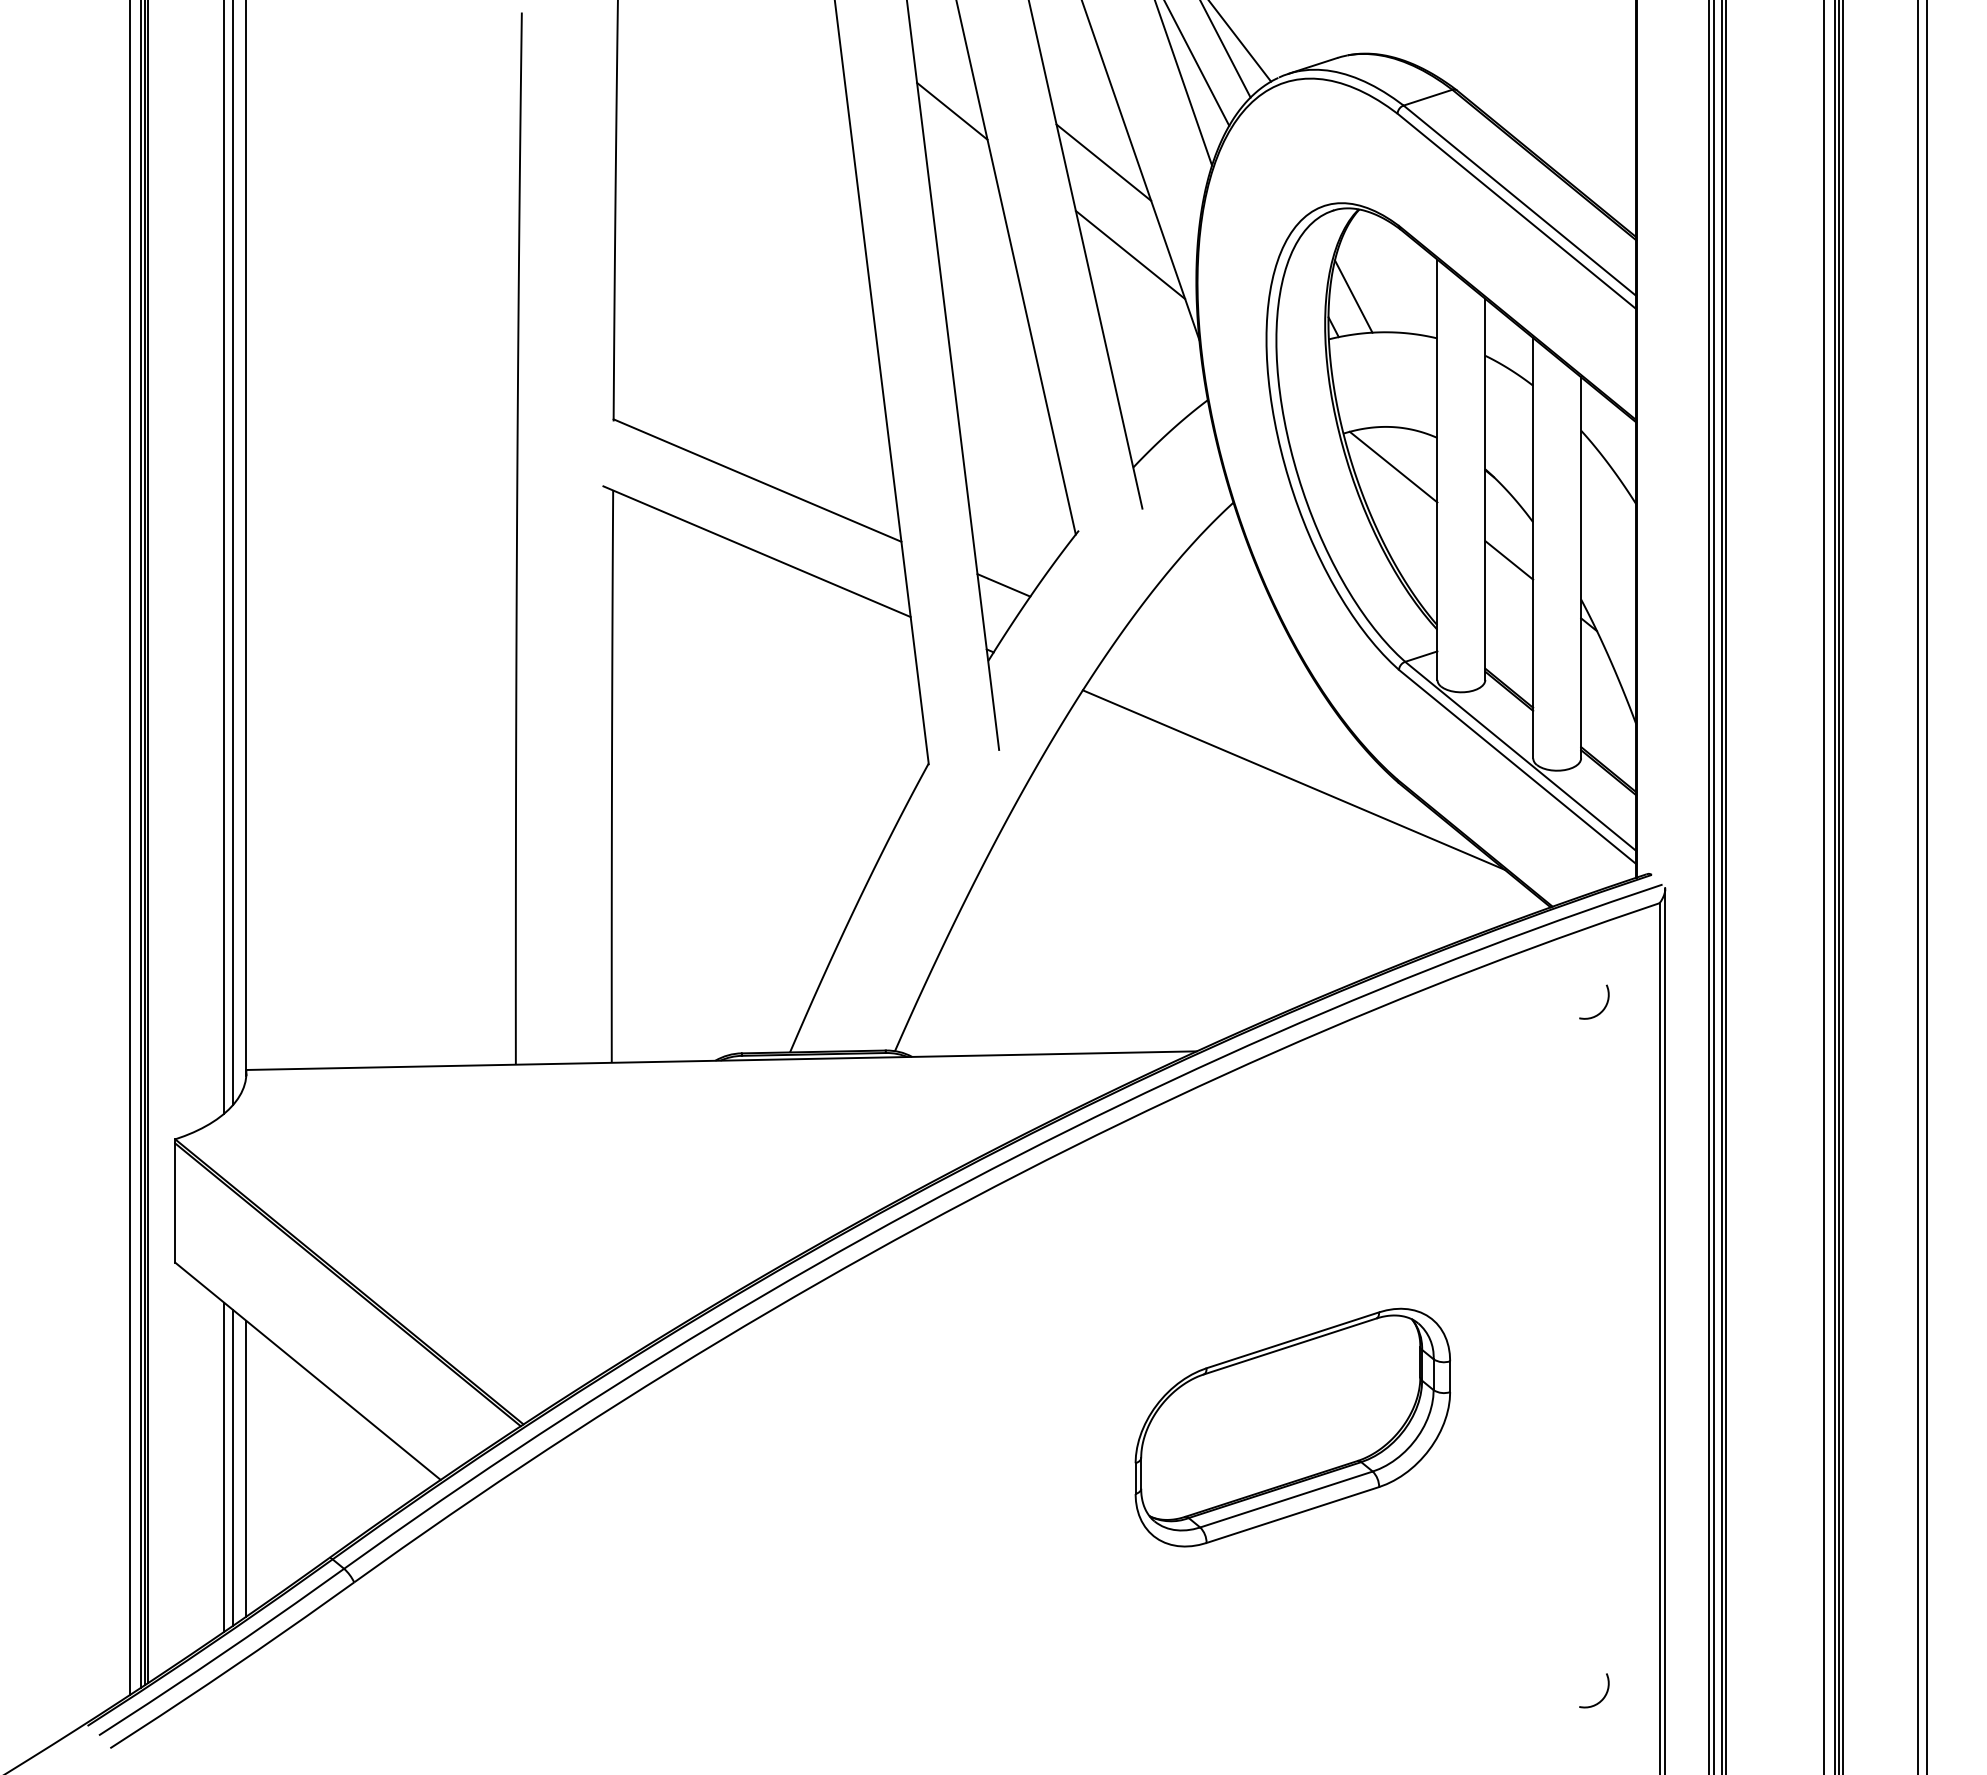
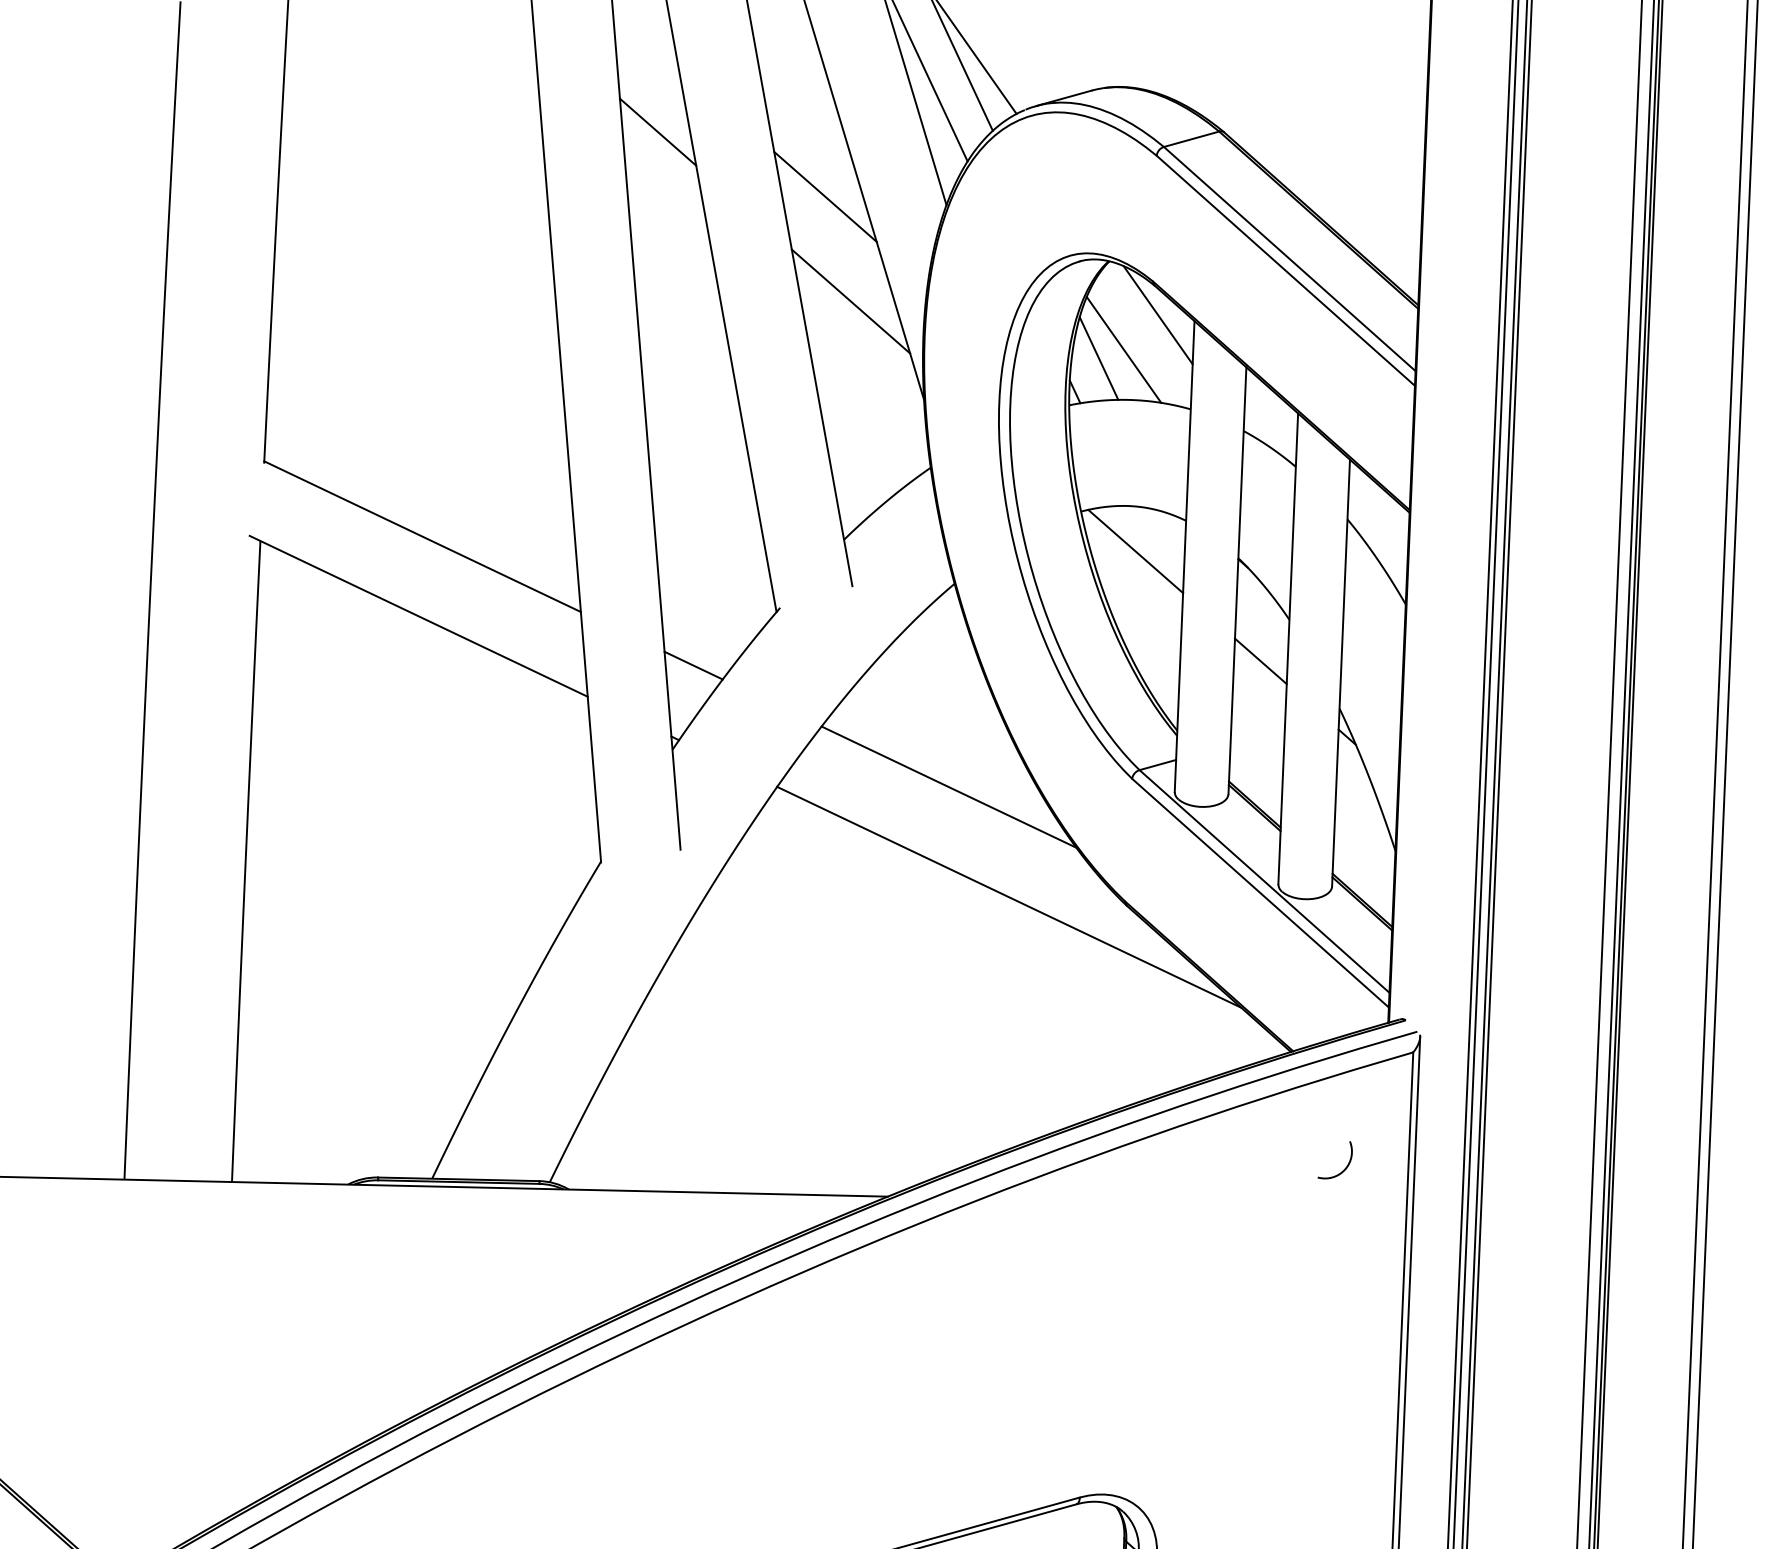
line: (1404, 255) -> (1157, 314), added
line: (1375, 287) -> (1123, 349), added
line: (1235, 683) -> (948, 786), added

